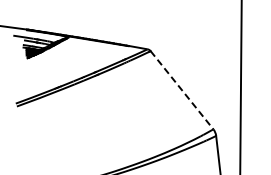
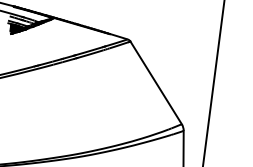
line: (182, 90) -> (156, 83), dashed -> solid

